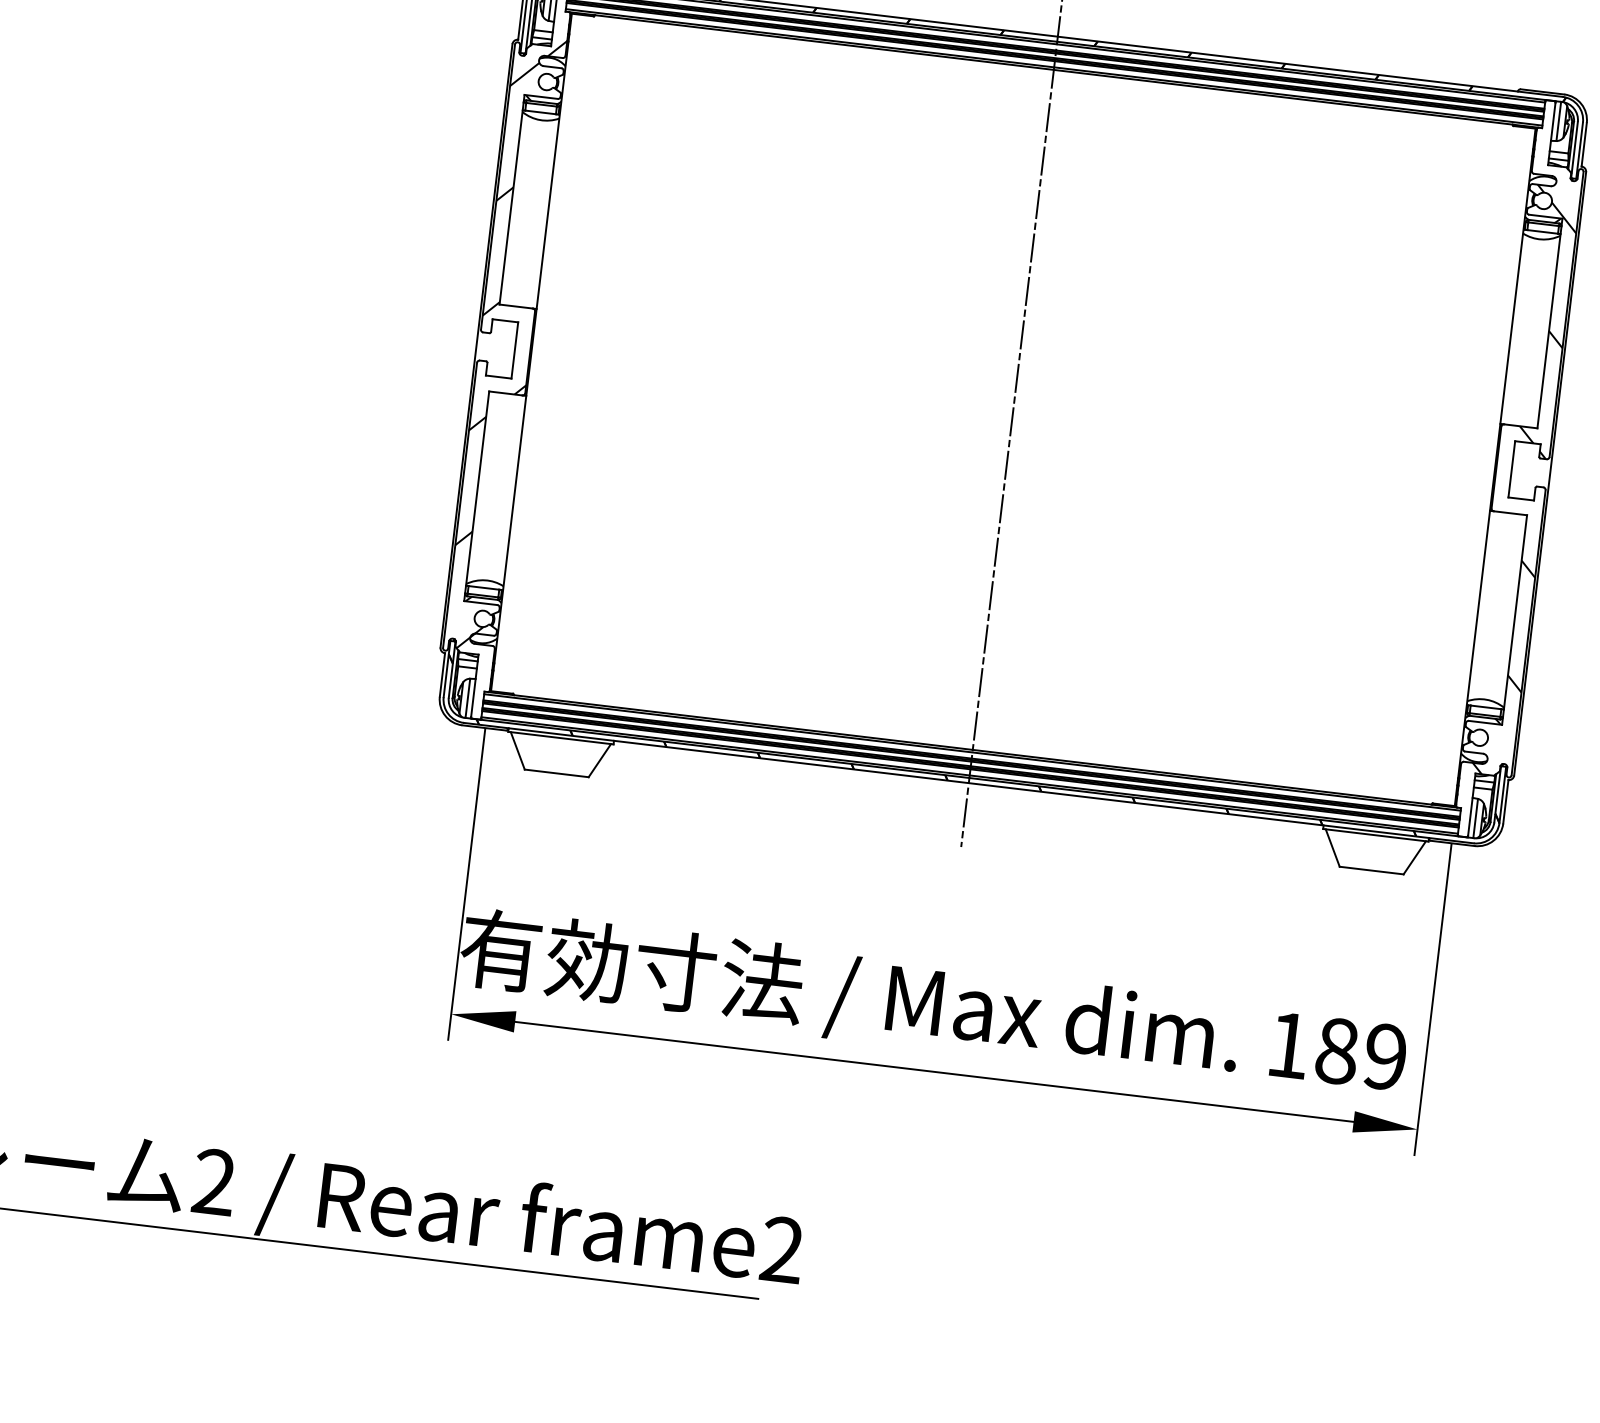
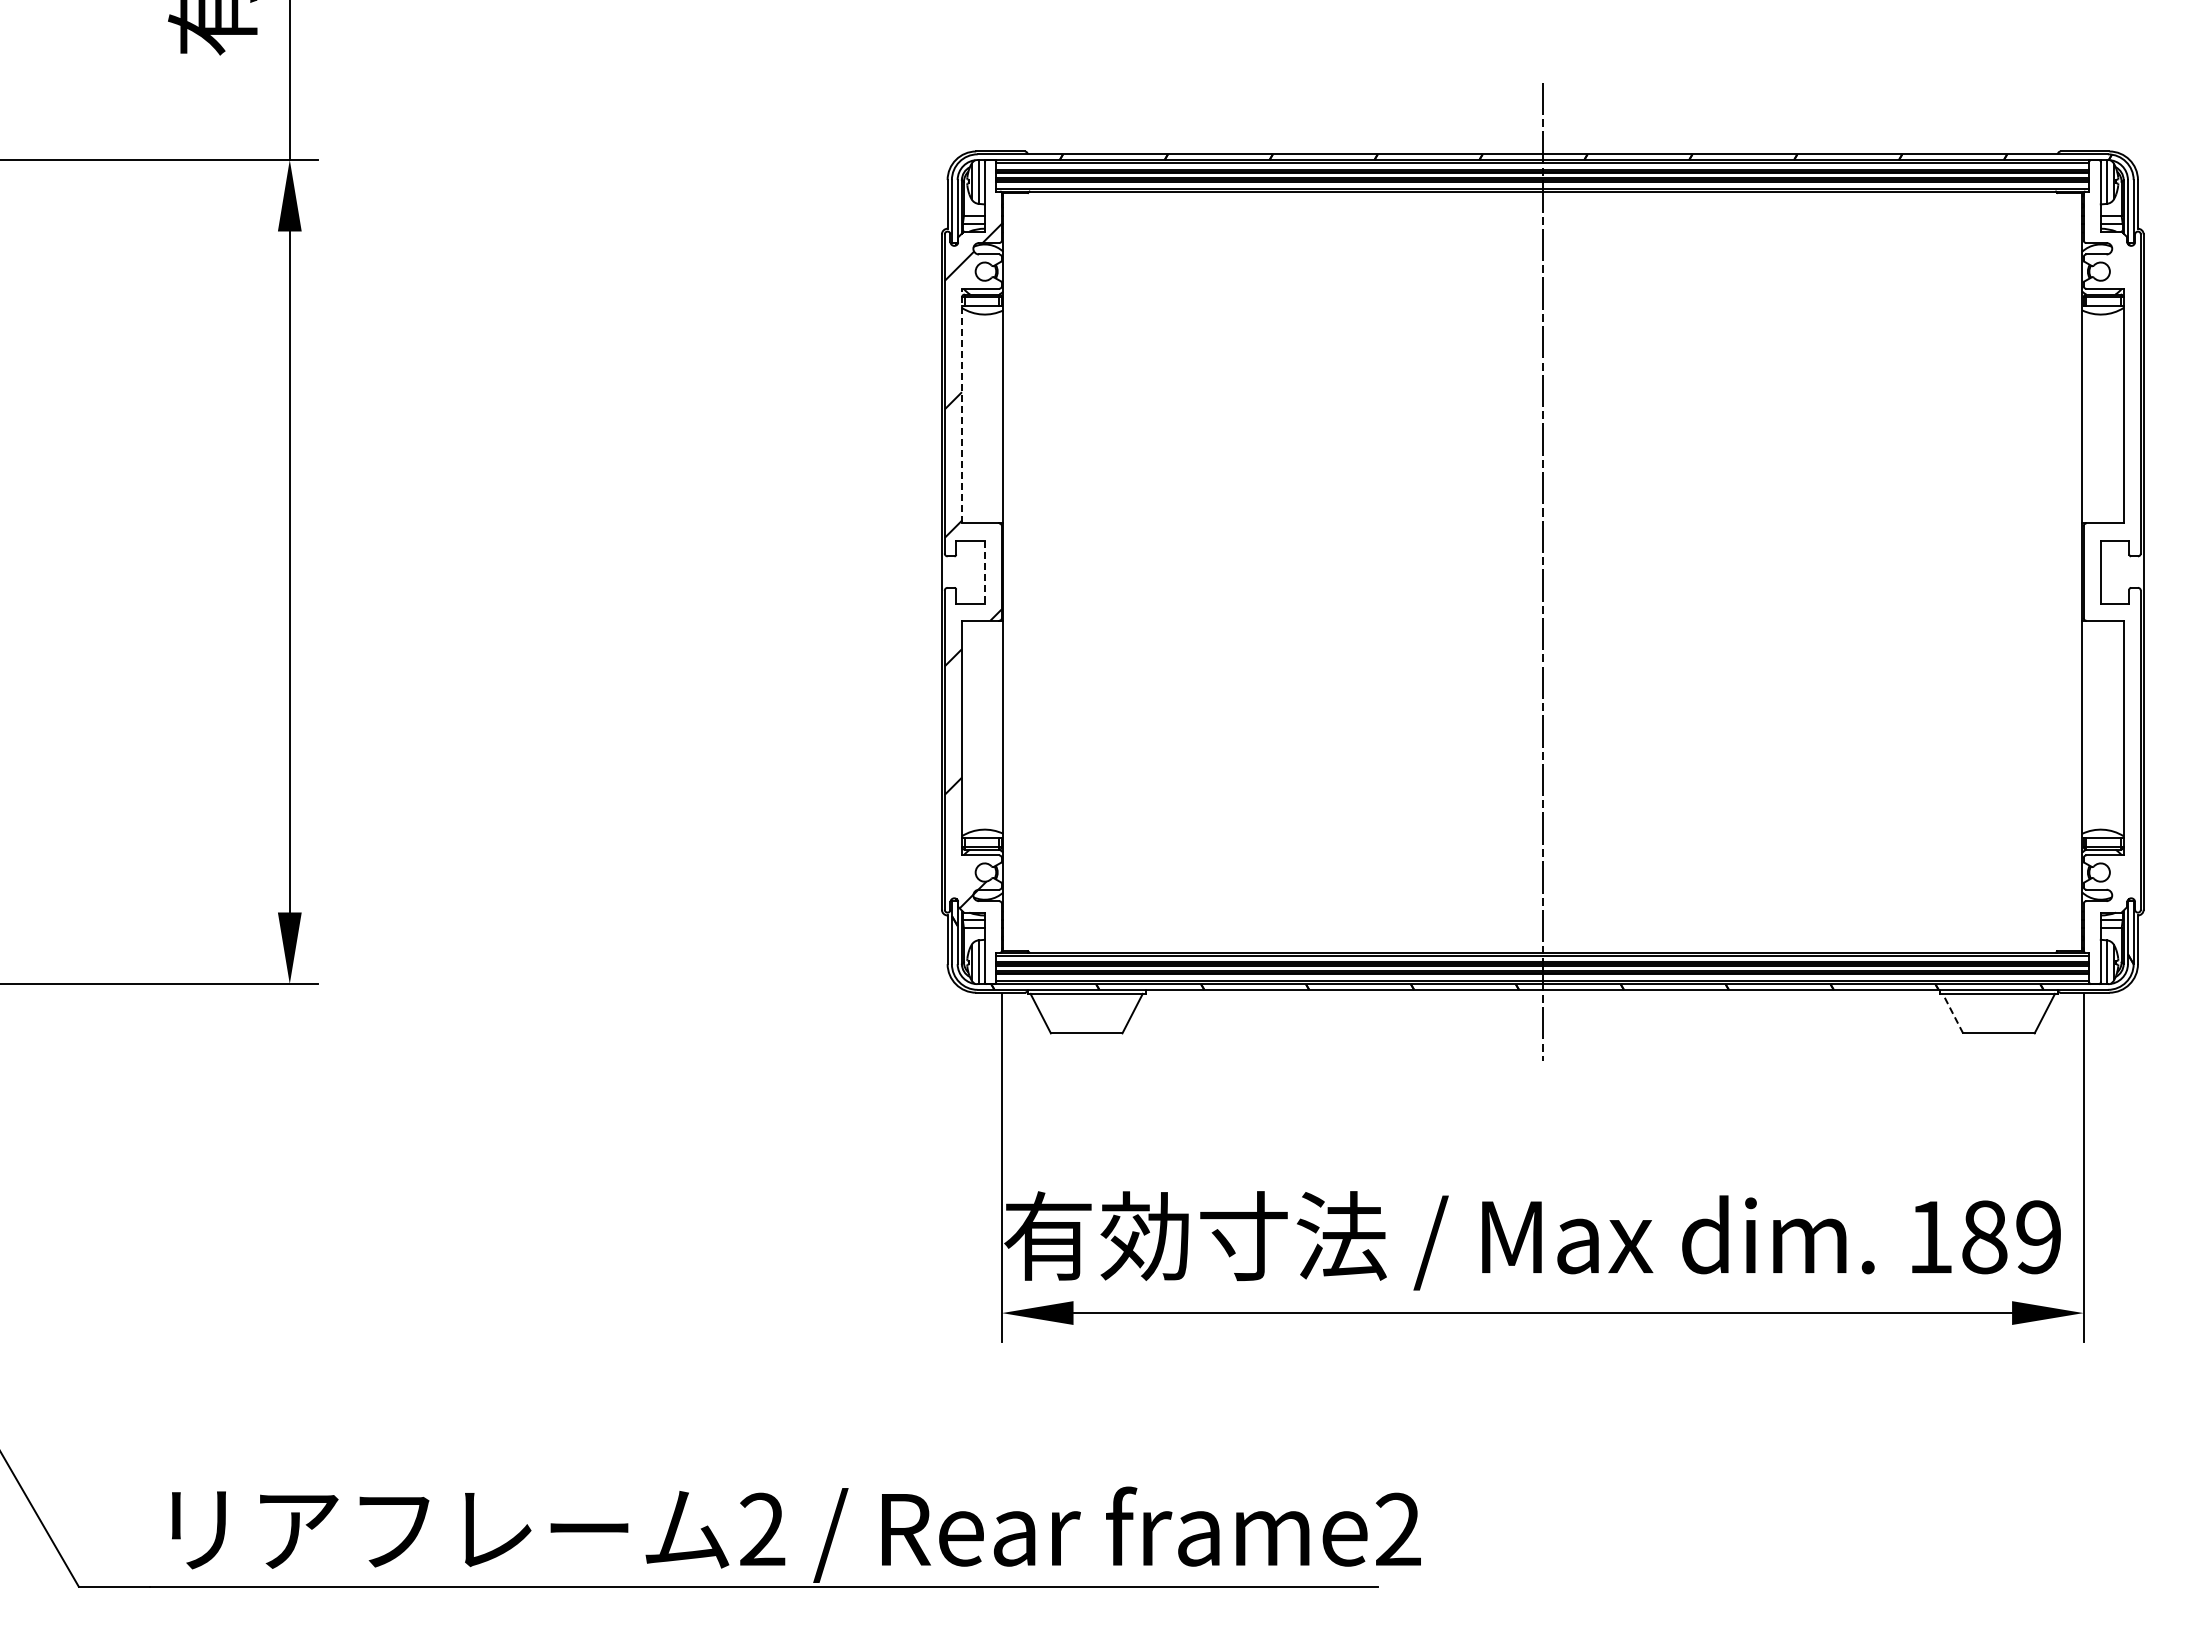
line: (511, 199) -> (961, 405), solid -> dashed
line: (514, 350) -> (984, 572), solid -> dashed
hatch: (1524, 481) -> (2116, 583), removed
line: (1332, 847) -> (1952, 1013), solid -> dashed

